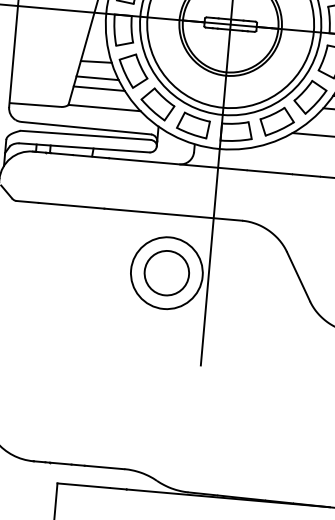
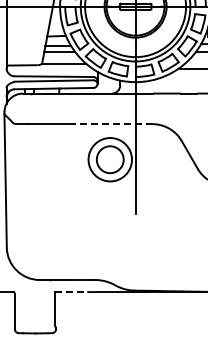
line: (174, 215) -> (111, 124), solid -> dashed
line: (83, 486) -> (71, 292), solid -> dashed

